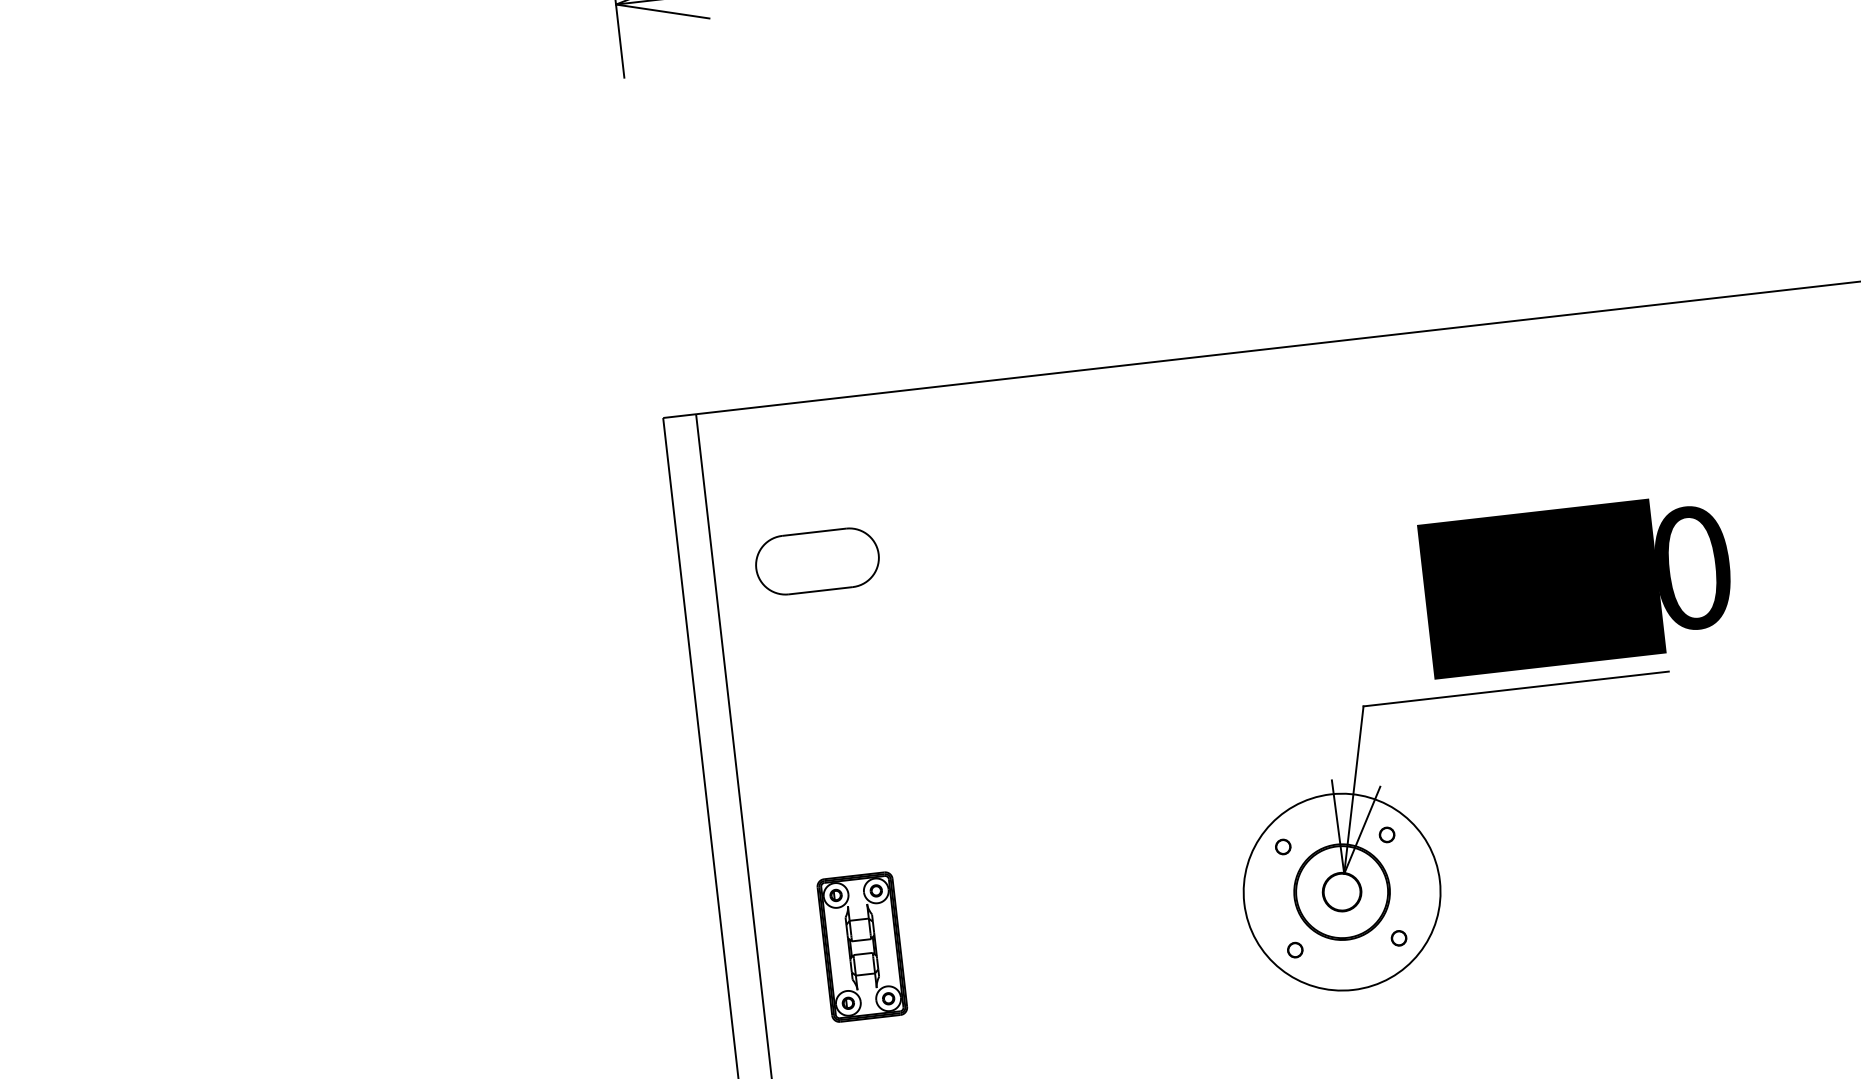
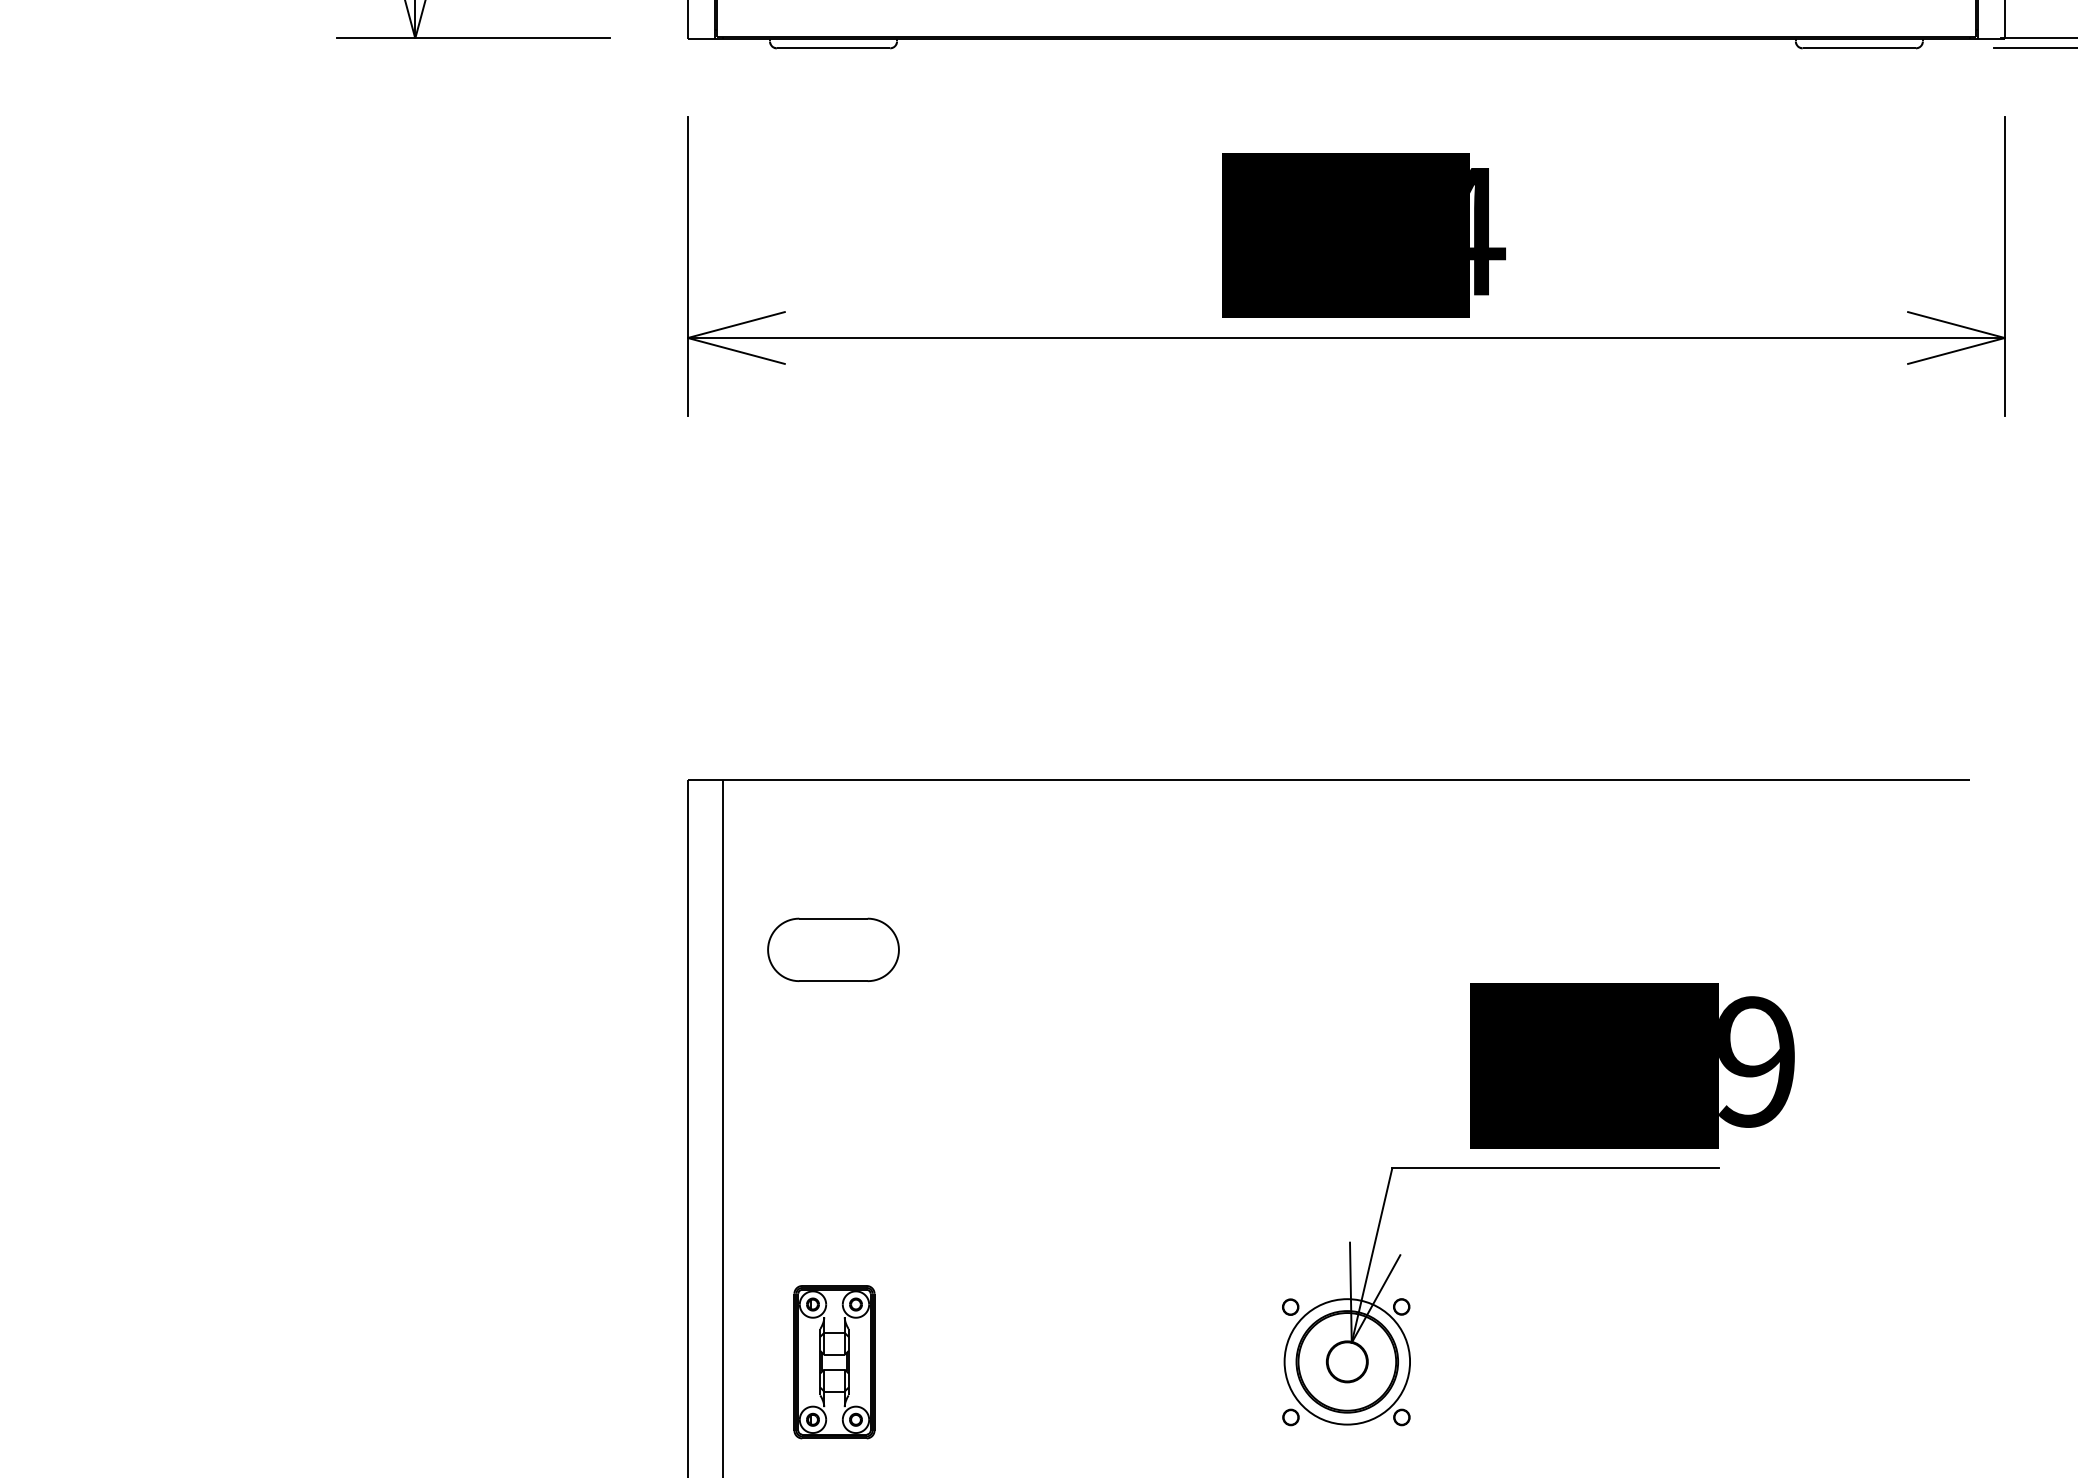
text: (1693, 567) -> (1757, 1061), M20 -> M29
circle: (1341, 891) -> (1346, 1361), size x0.6

